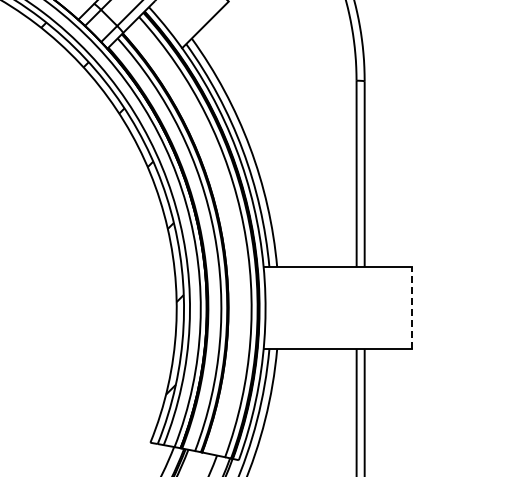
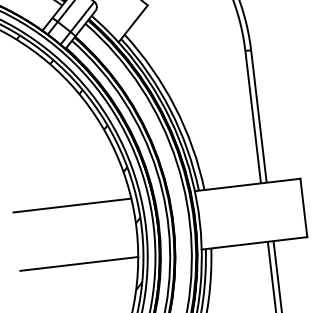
line: (91, 267) -> (72, 205), added
line: (412, 307) -> (304, 207), dashed -> solid
line: (91, 349) -> (79, 264), added

